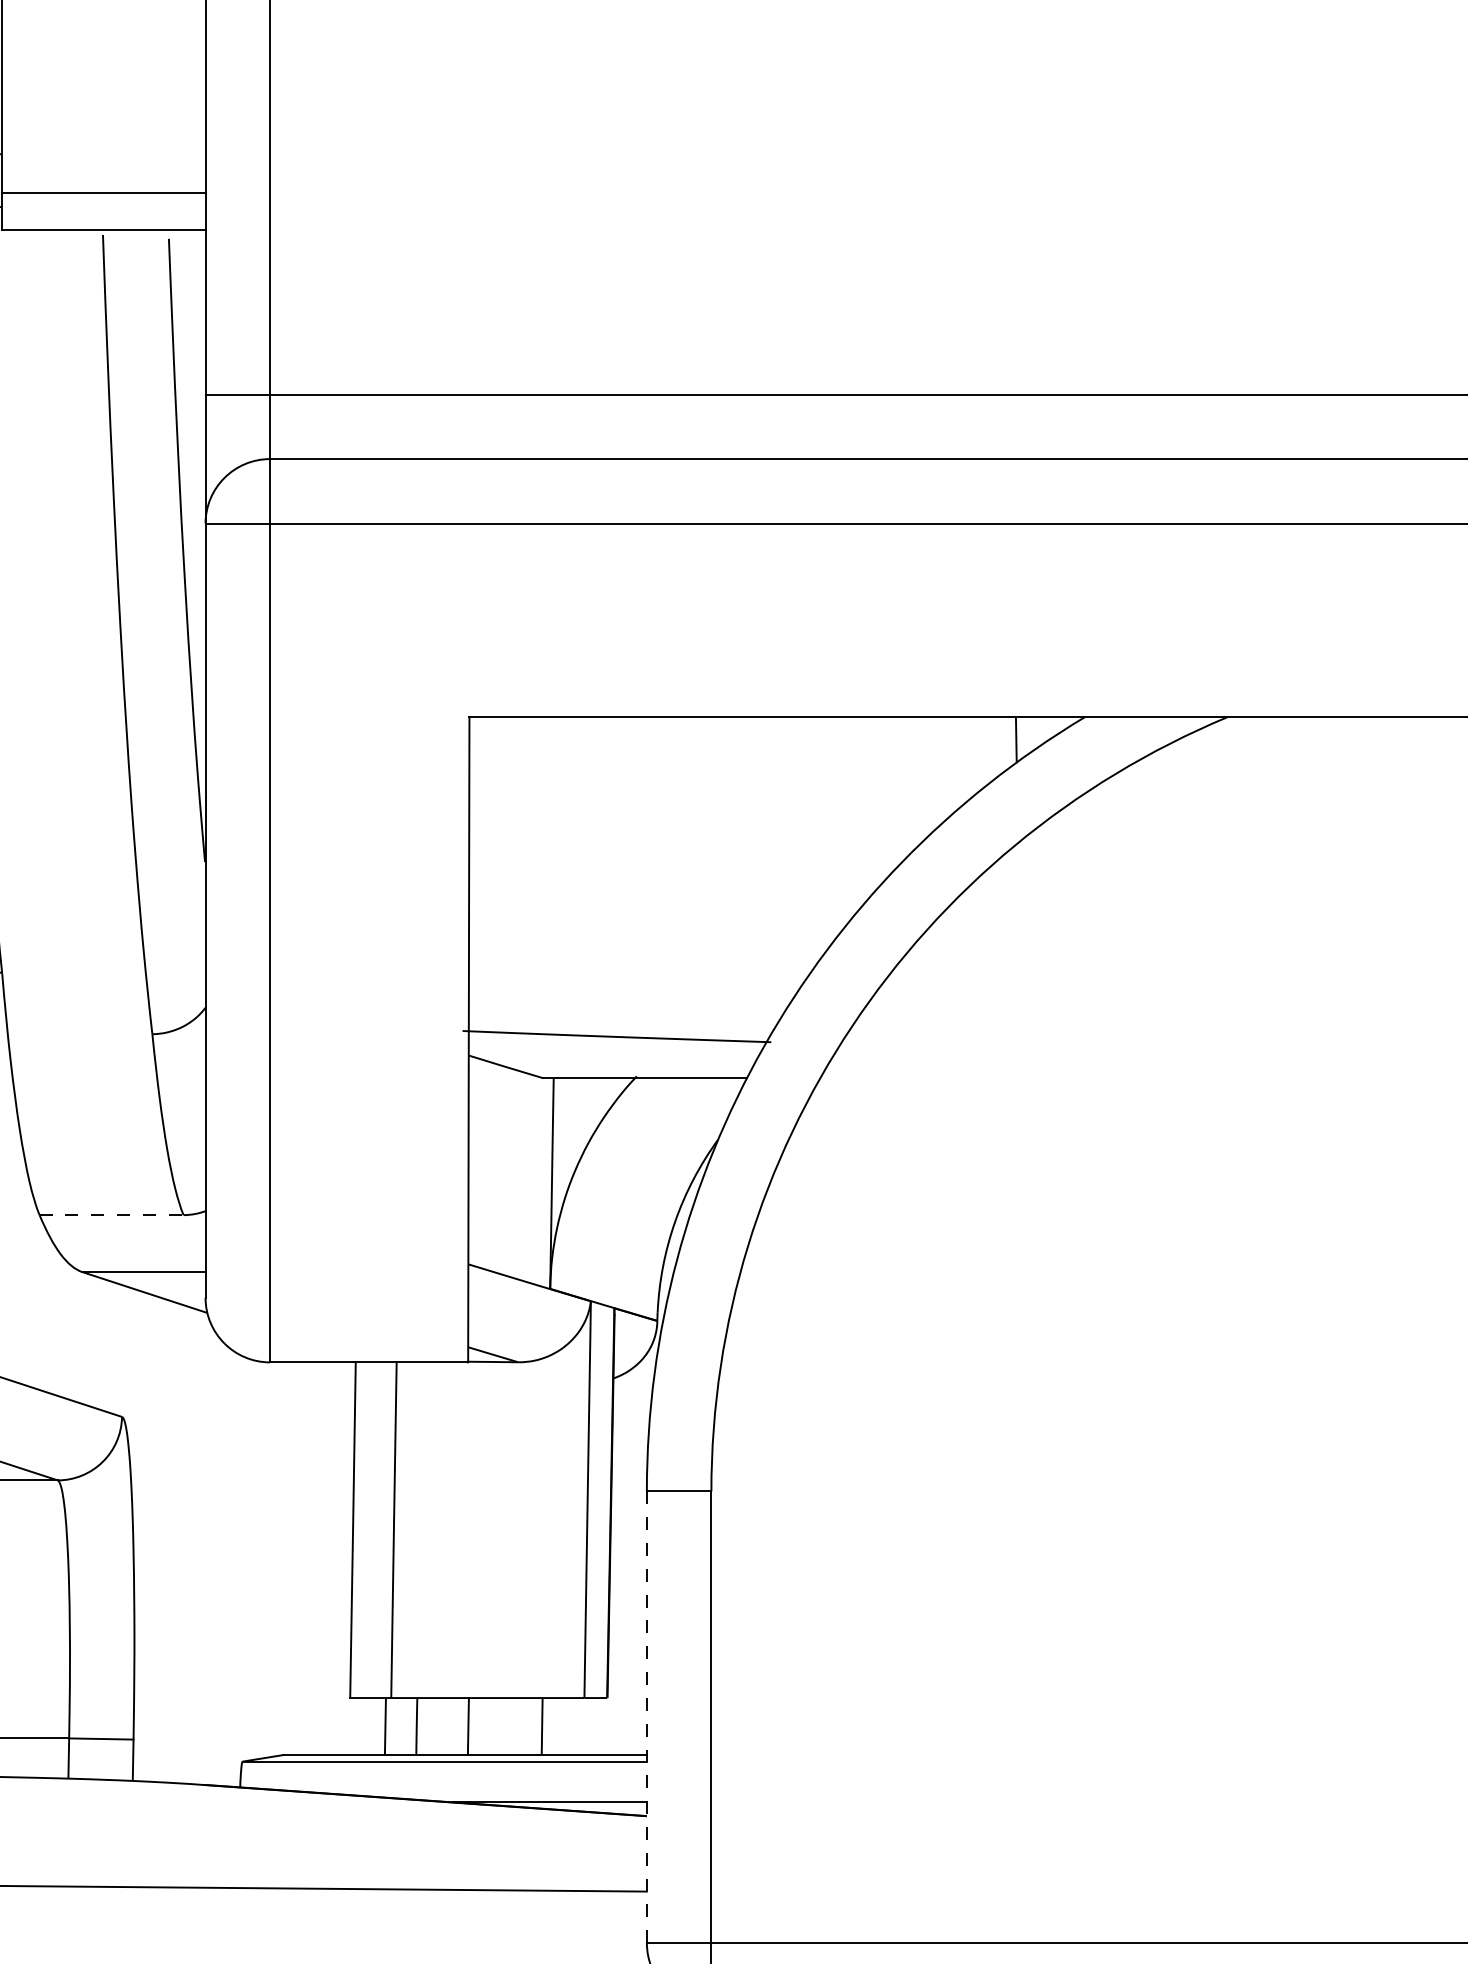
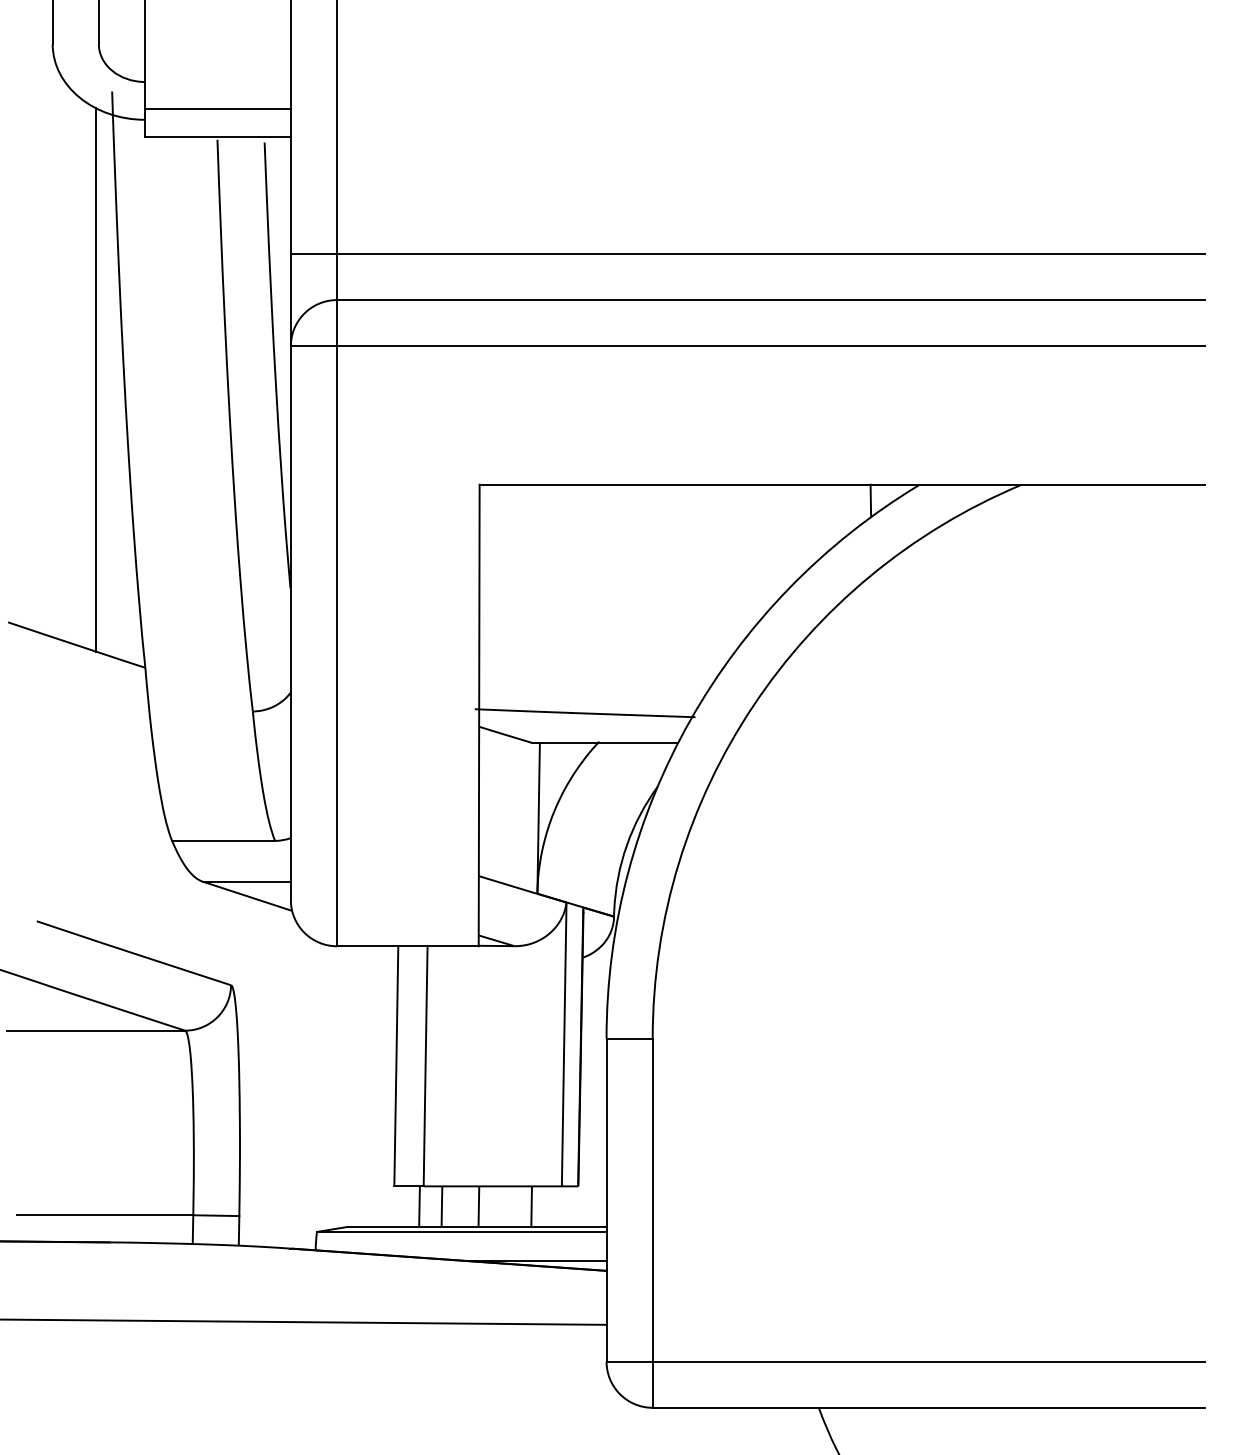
line: (111, 1214) -> (223, 840), dashed -> solid
line: (646, 1717) -> (606, 1200), dashed -> solid

